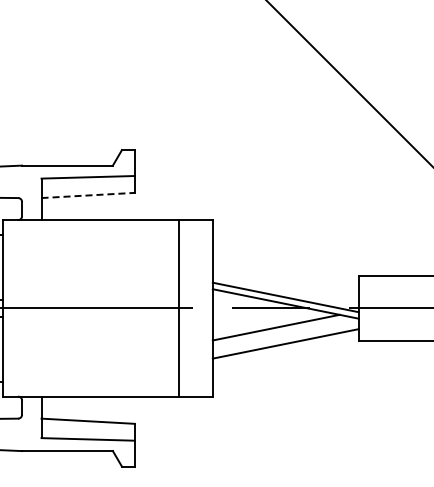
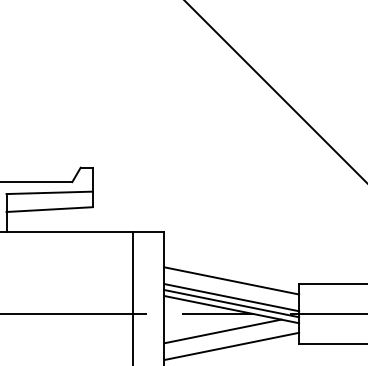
line: (88, 195) -> (49, 209), dashed -> solid
line: (285, 272) -> (231, 280), added
line: (285, 290) -> (231, 297), added

